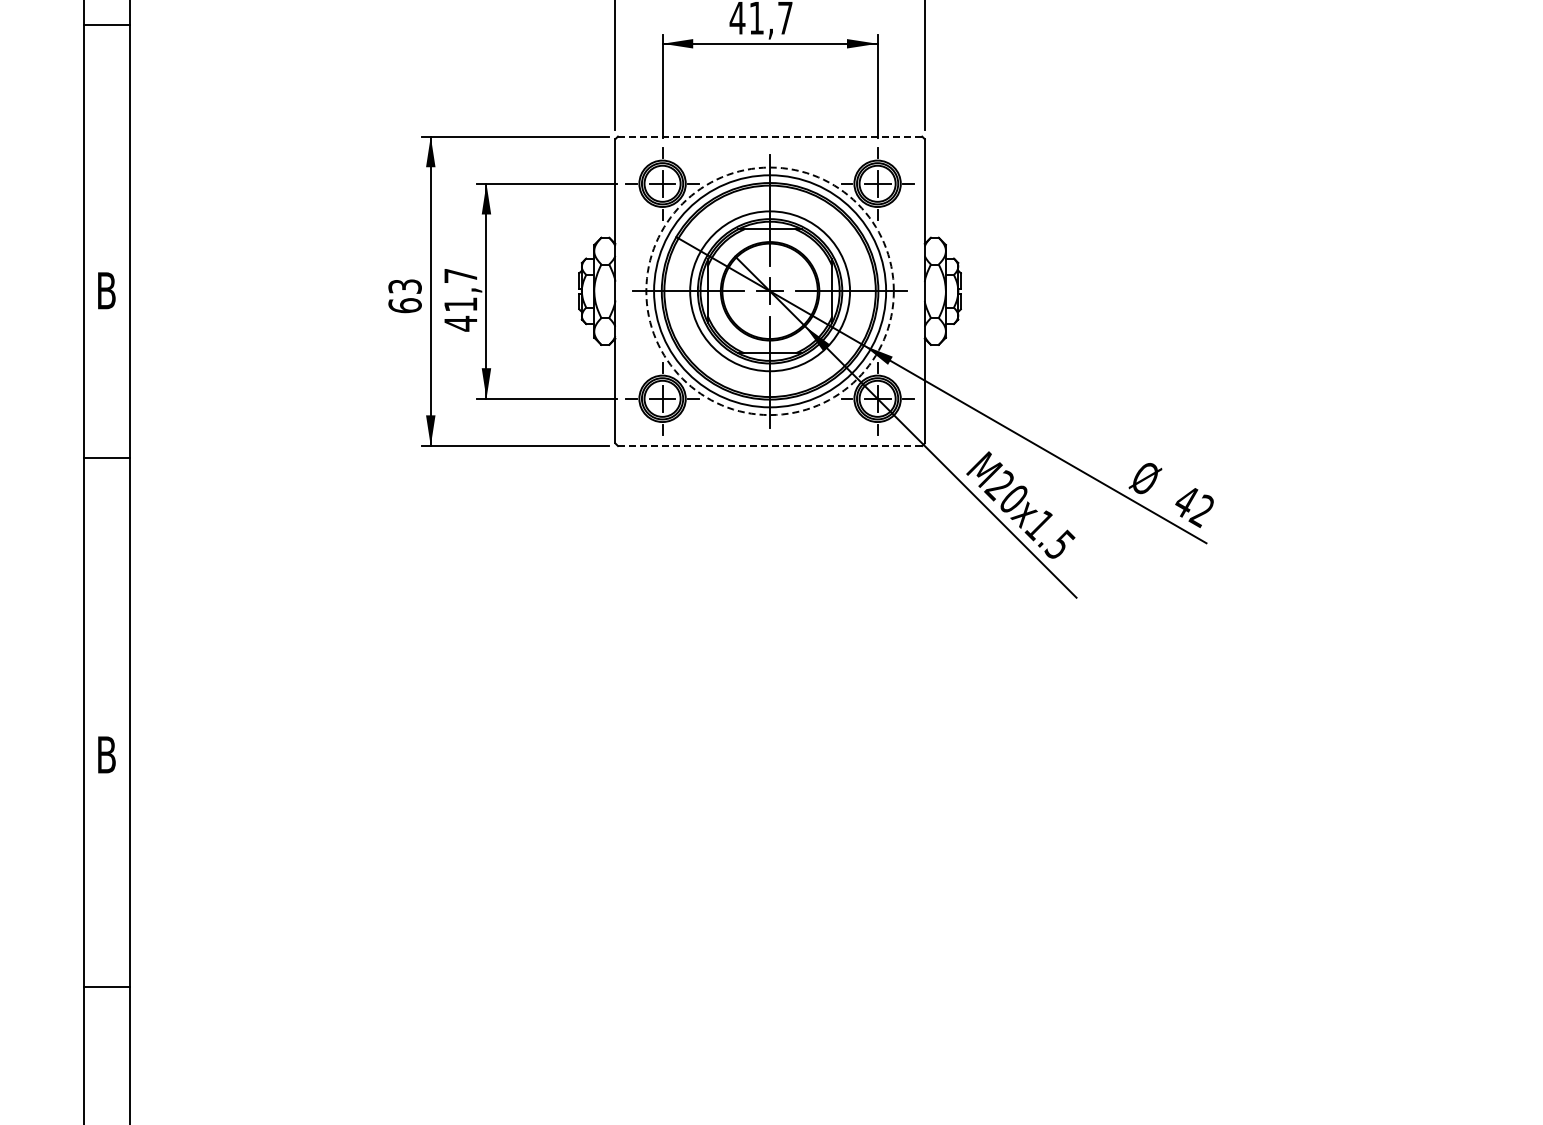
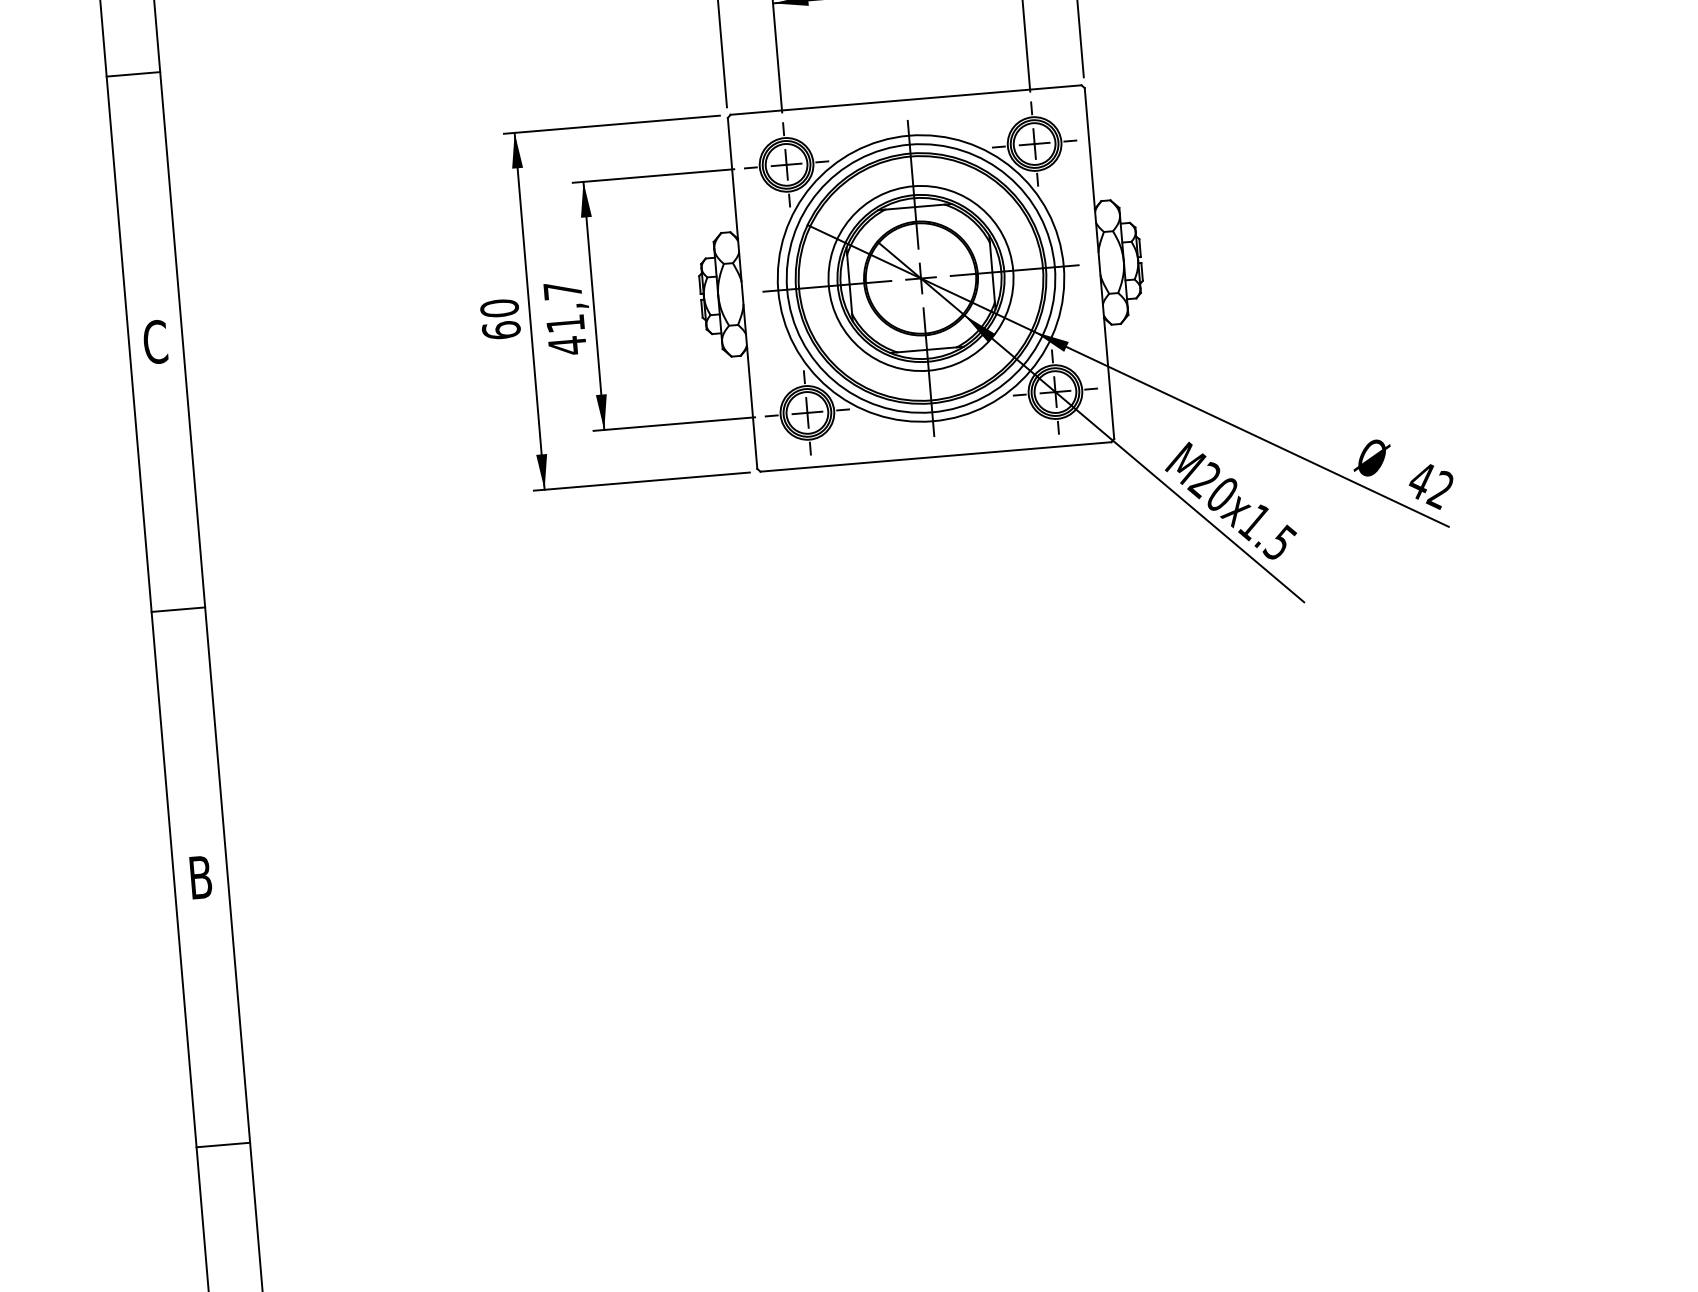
line: (106, 24) -> (133, 74), moved
line: (770, 136) -> (906, 99), dashed -> solid
text: (404, 286) -> (498, 308), 63 -> 60
text: (106, 290) -> (155, 341), B -> C
circle: (769, 291) -> (920, 278), dashed -> solid
line: (770, 446) -> (936, 457), dashed -> solid
line: (106, 457) -> (178, 609), moved

